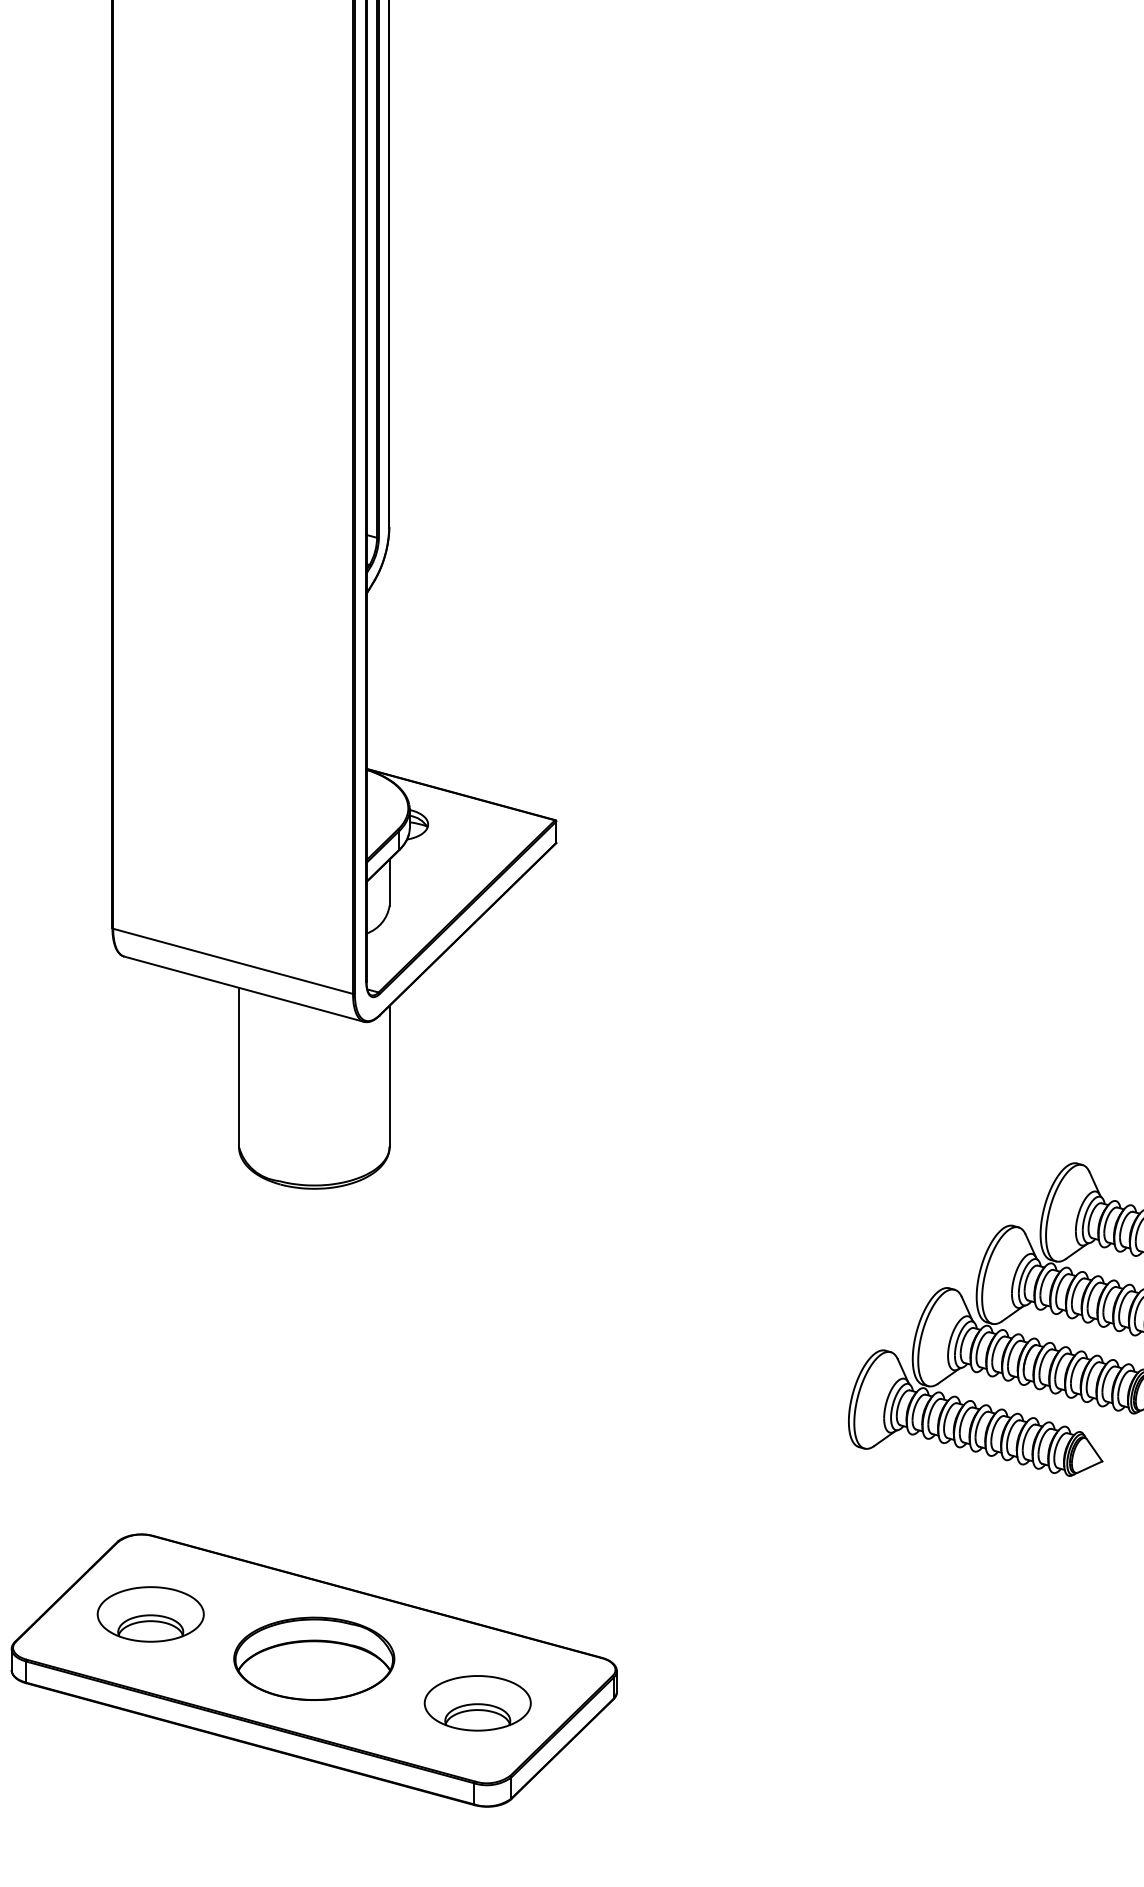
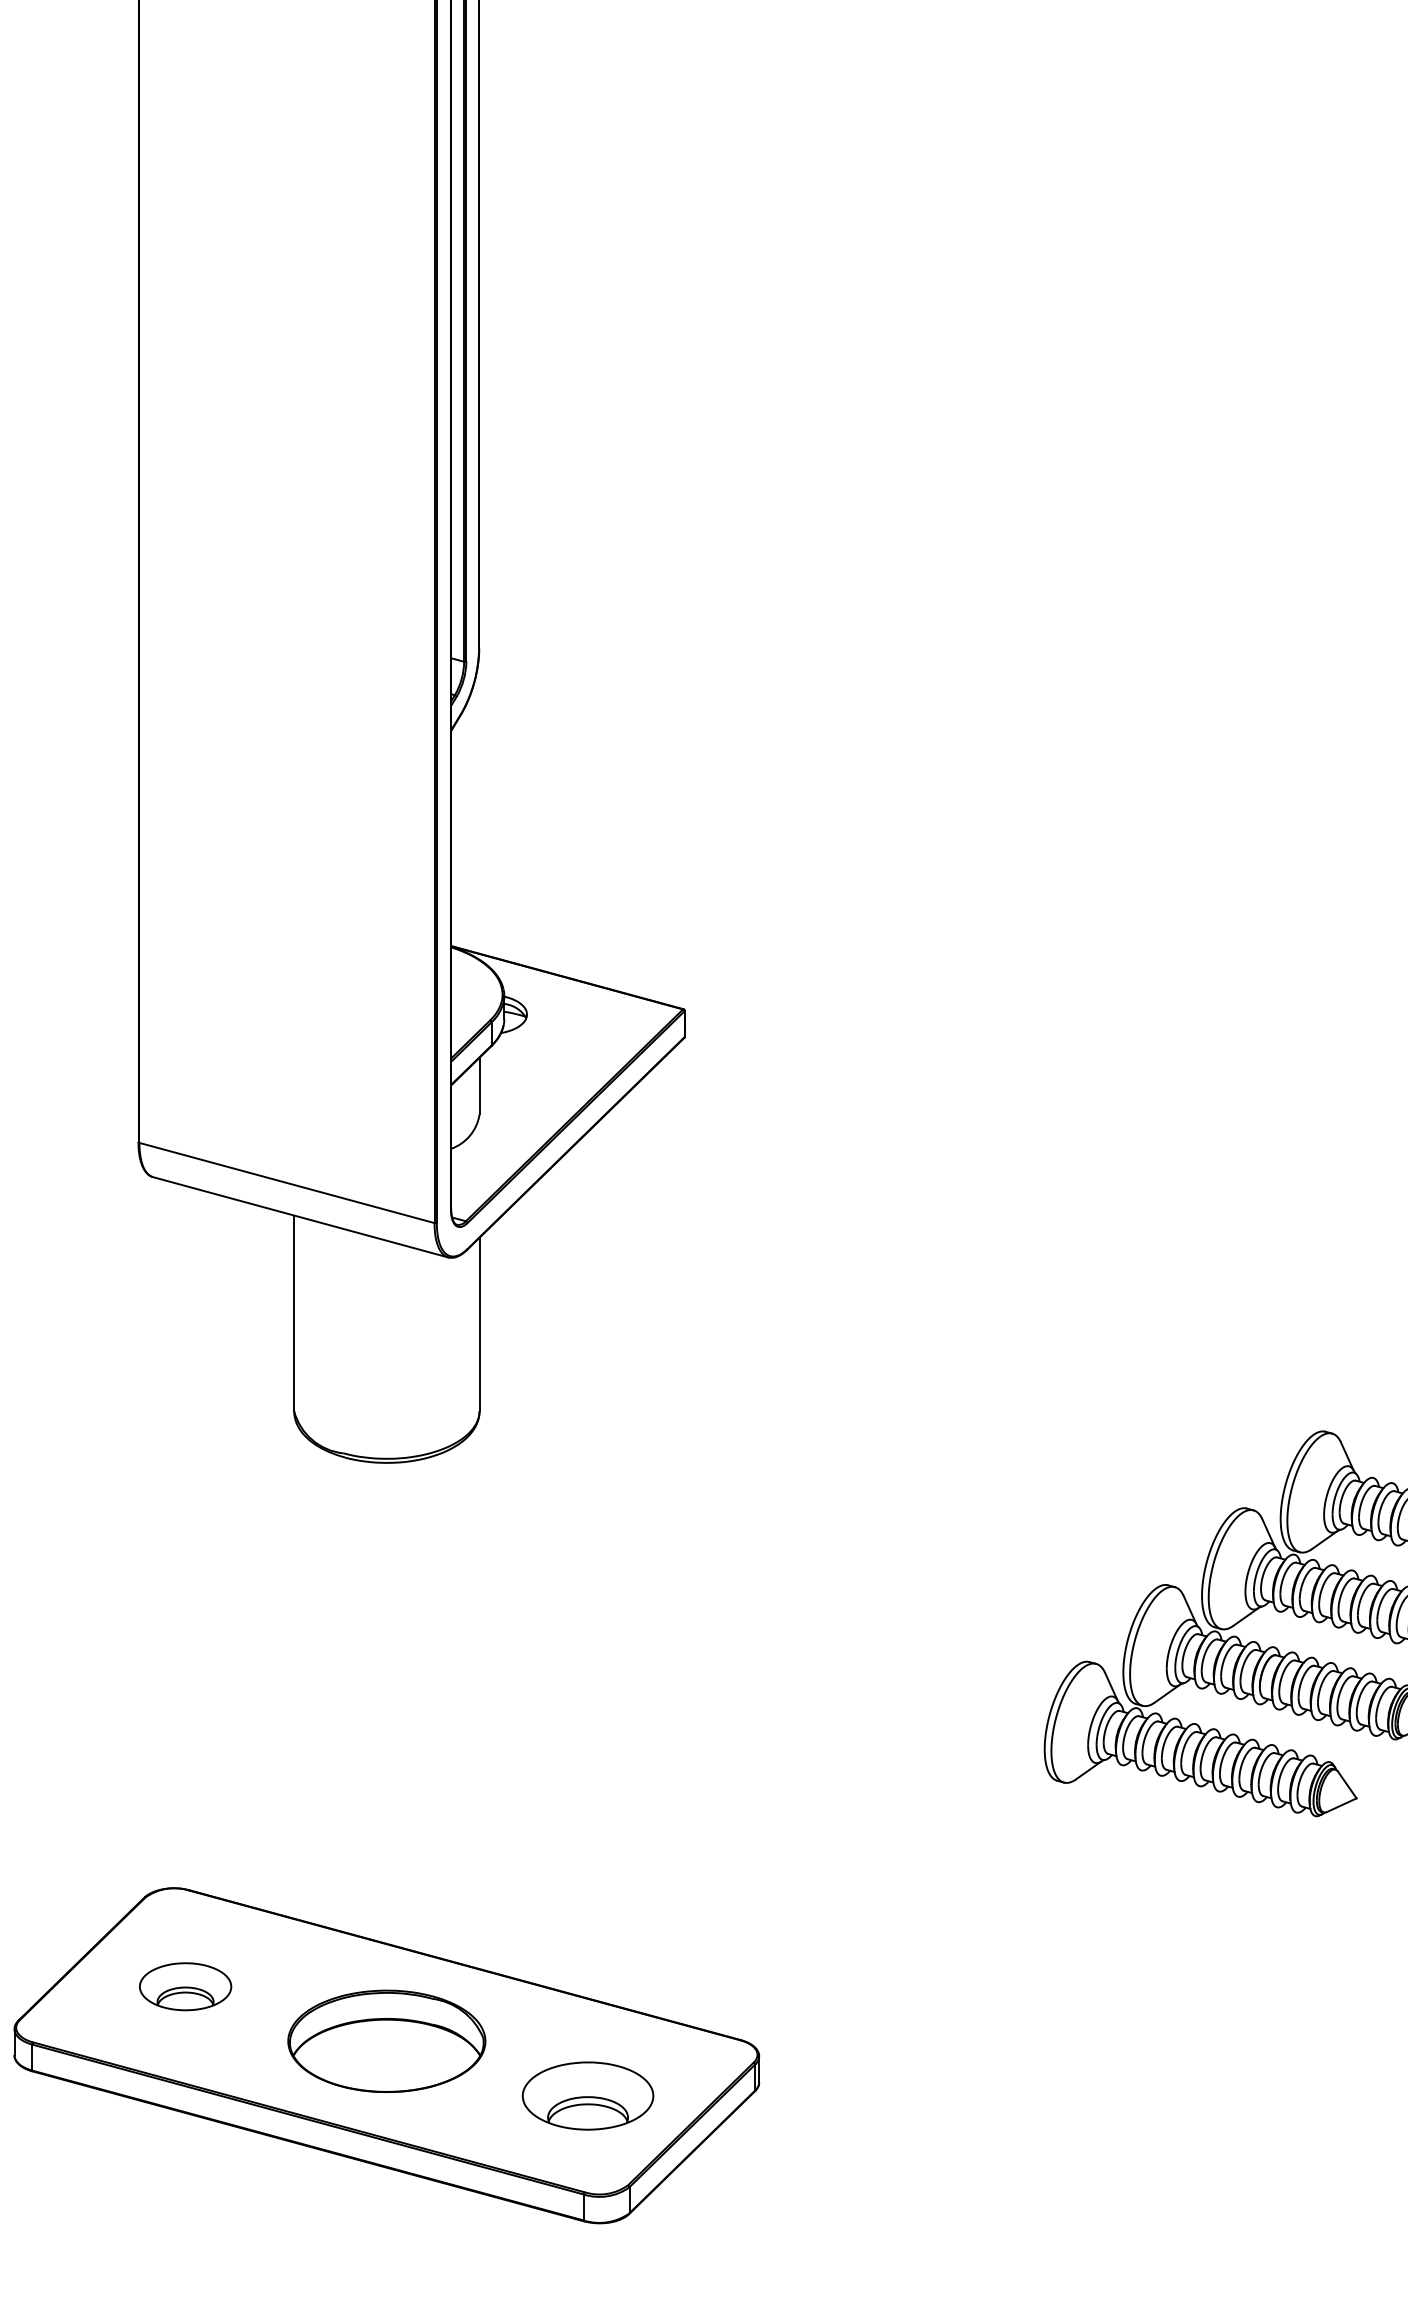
part: (150, 1614) -> (185, 1986), size x0.7

